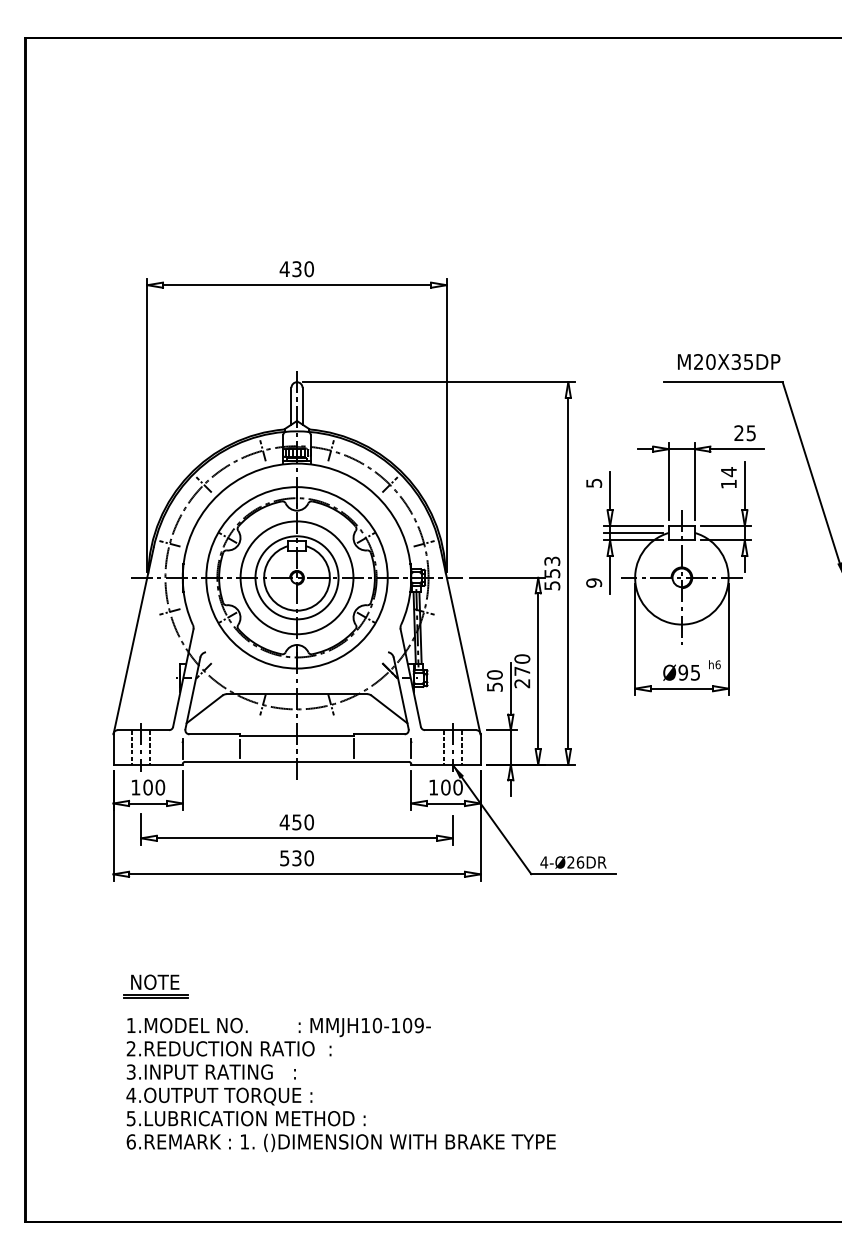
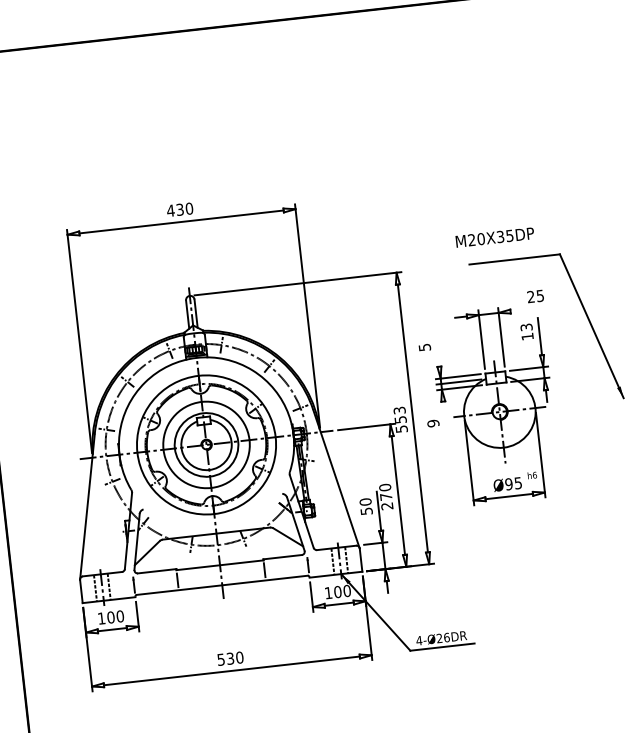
text: (729, 361) -> (495, 237), moved
line: (737, 449) -> (531, 309), removed
text: (728, 472) -> (526, 327), 14 -> 13
line: (610, 490) -> (437, 351), removed
line: (610, 575) -> (445, 416), removed
part: (296, 829) -> (227, 636), removed

